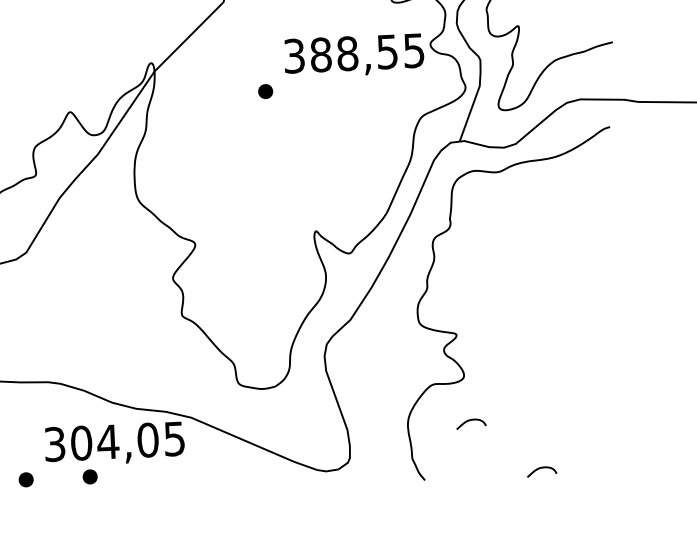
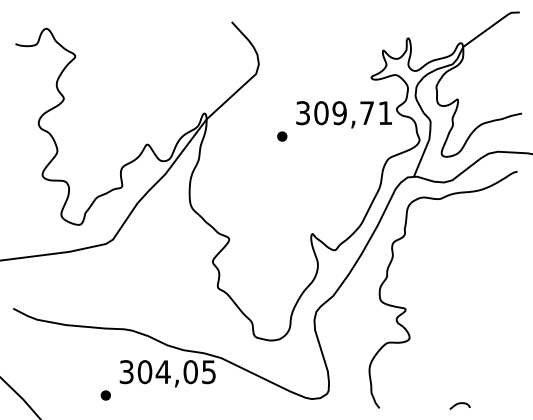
text: (367, 53) -> (353, 113), 388,55 -> 309,71
curve: (470, 421) -> (412, 369), removed
part: (89, 476) -> (149, 395), removed

